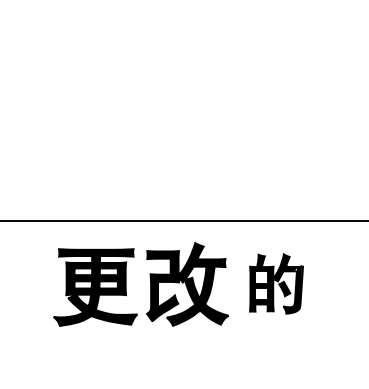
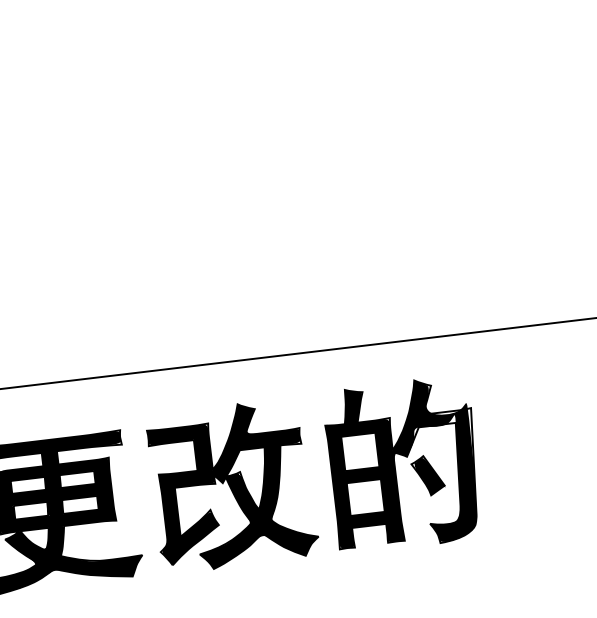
part: (276, 283) -> (403, 463), size x1.43

